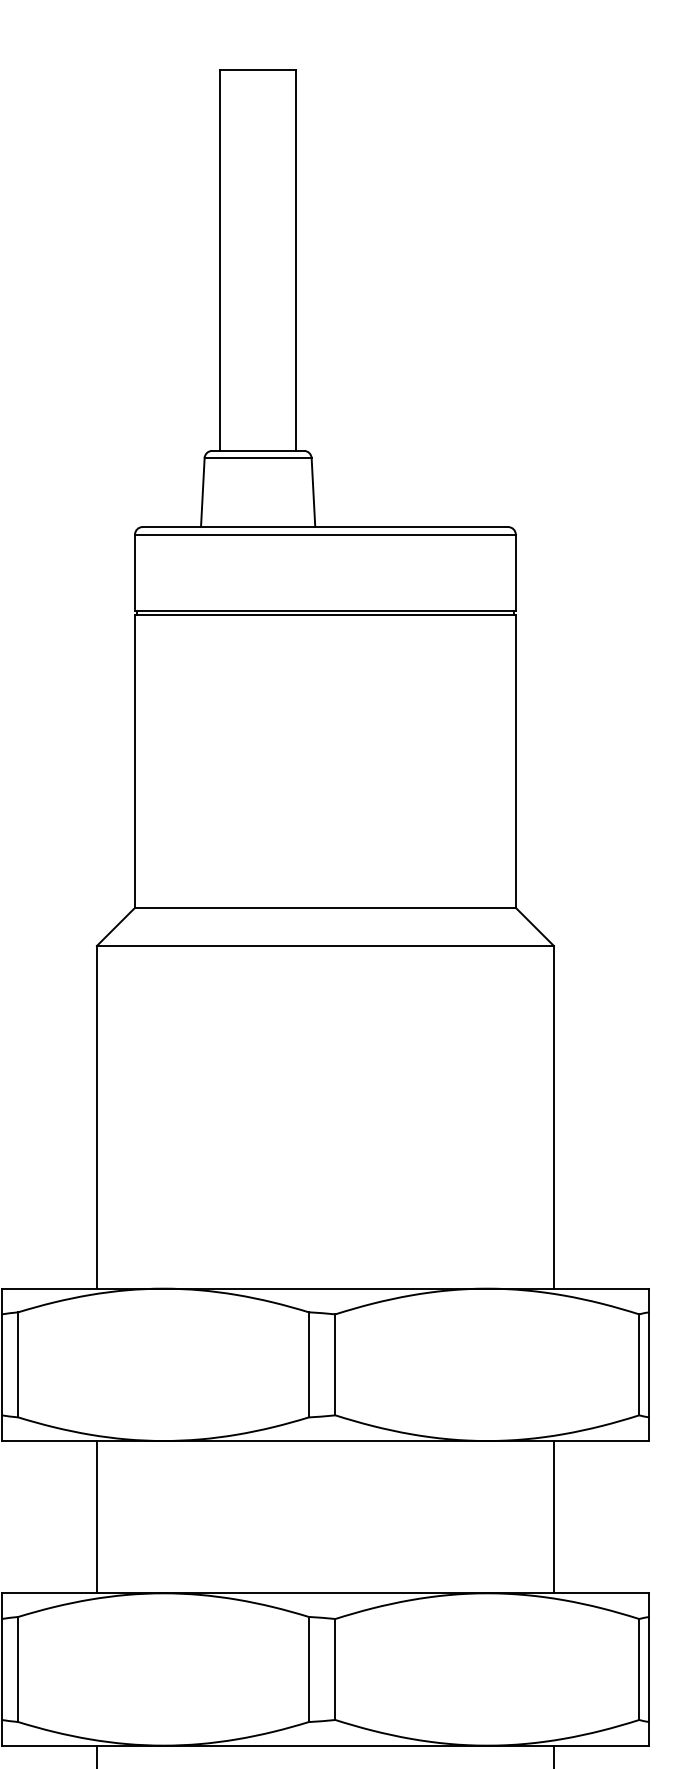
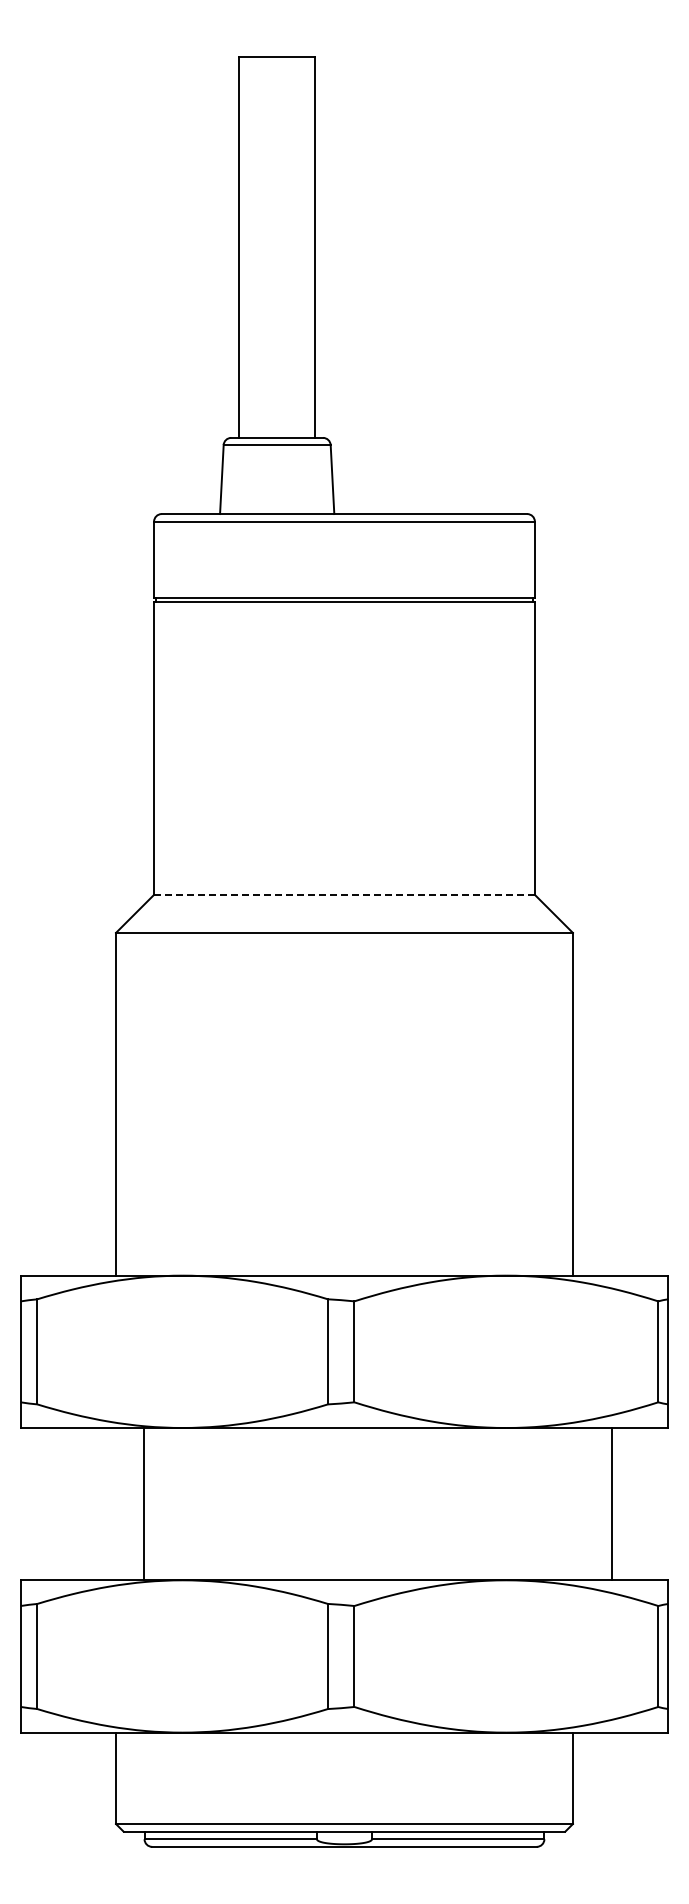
line: (324, 907) -> (343, 894), solid -> dashed
line: (97, 1516) -> (144, 1503), moved
line: (553, 1516) -> (611, 1503), moved

